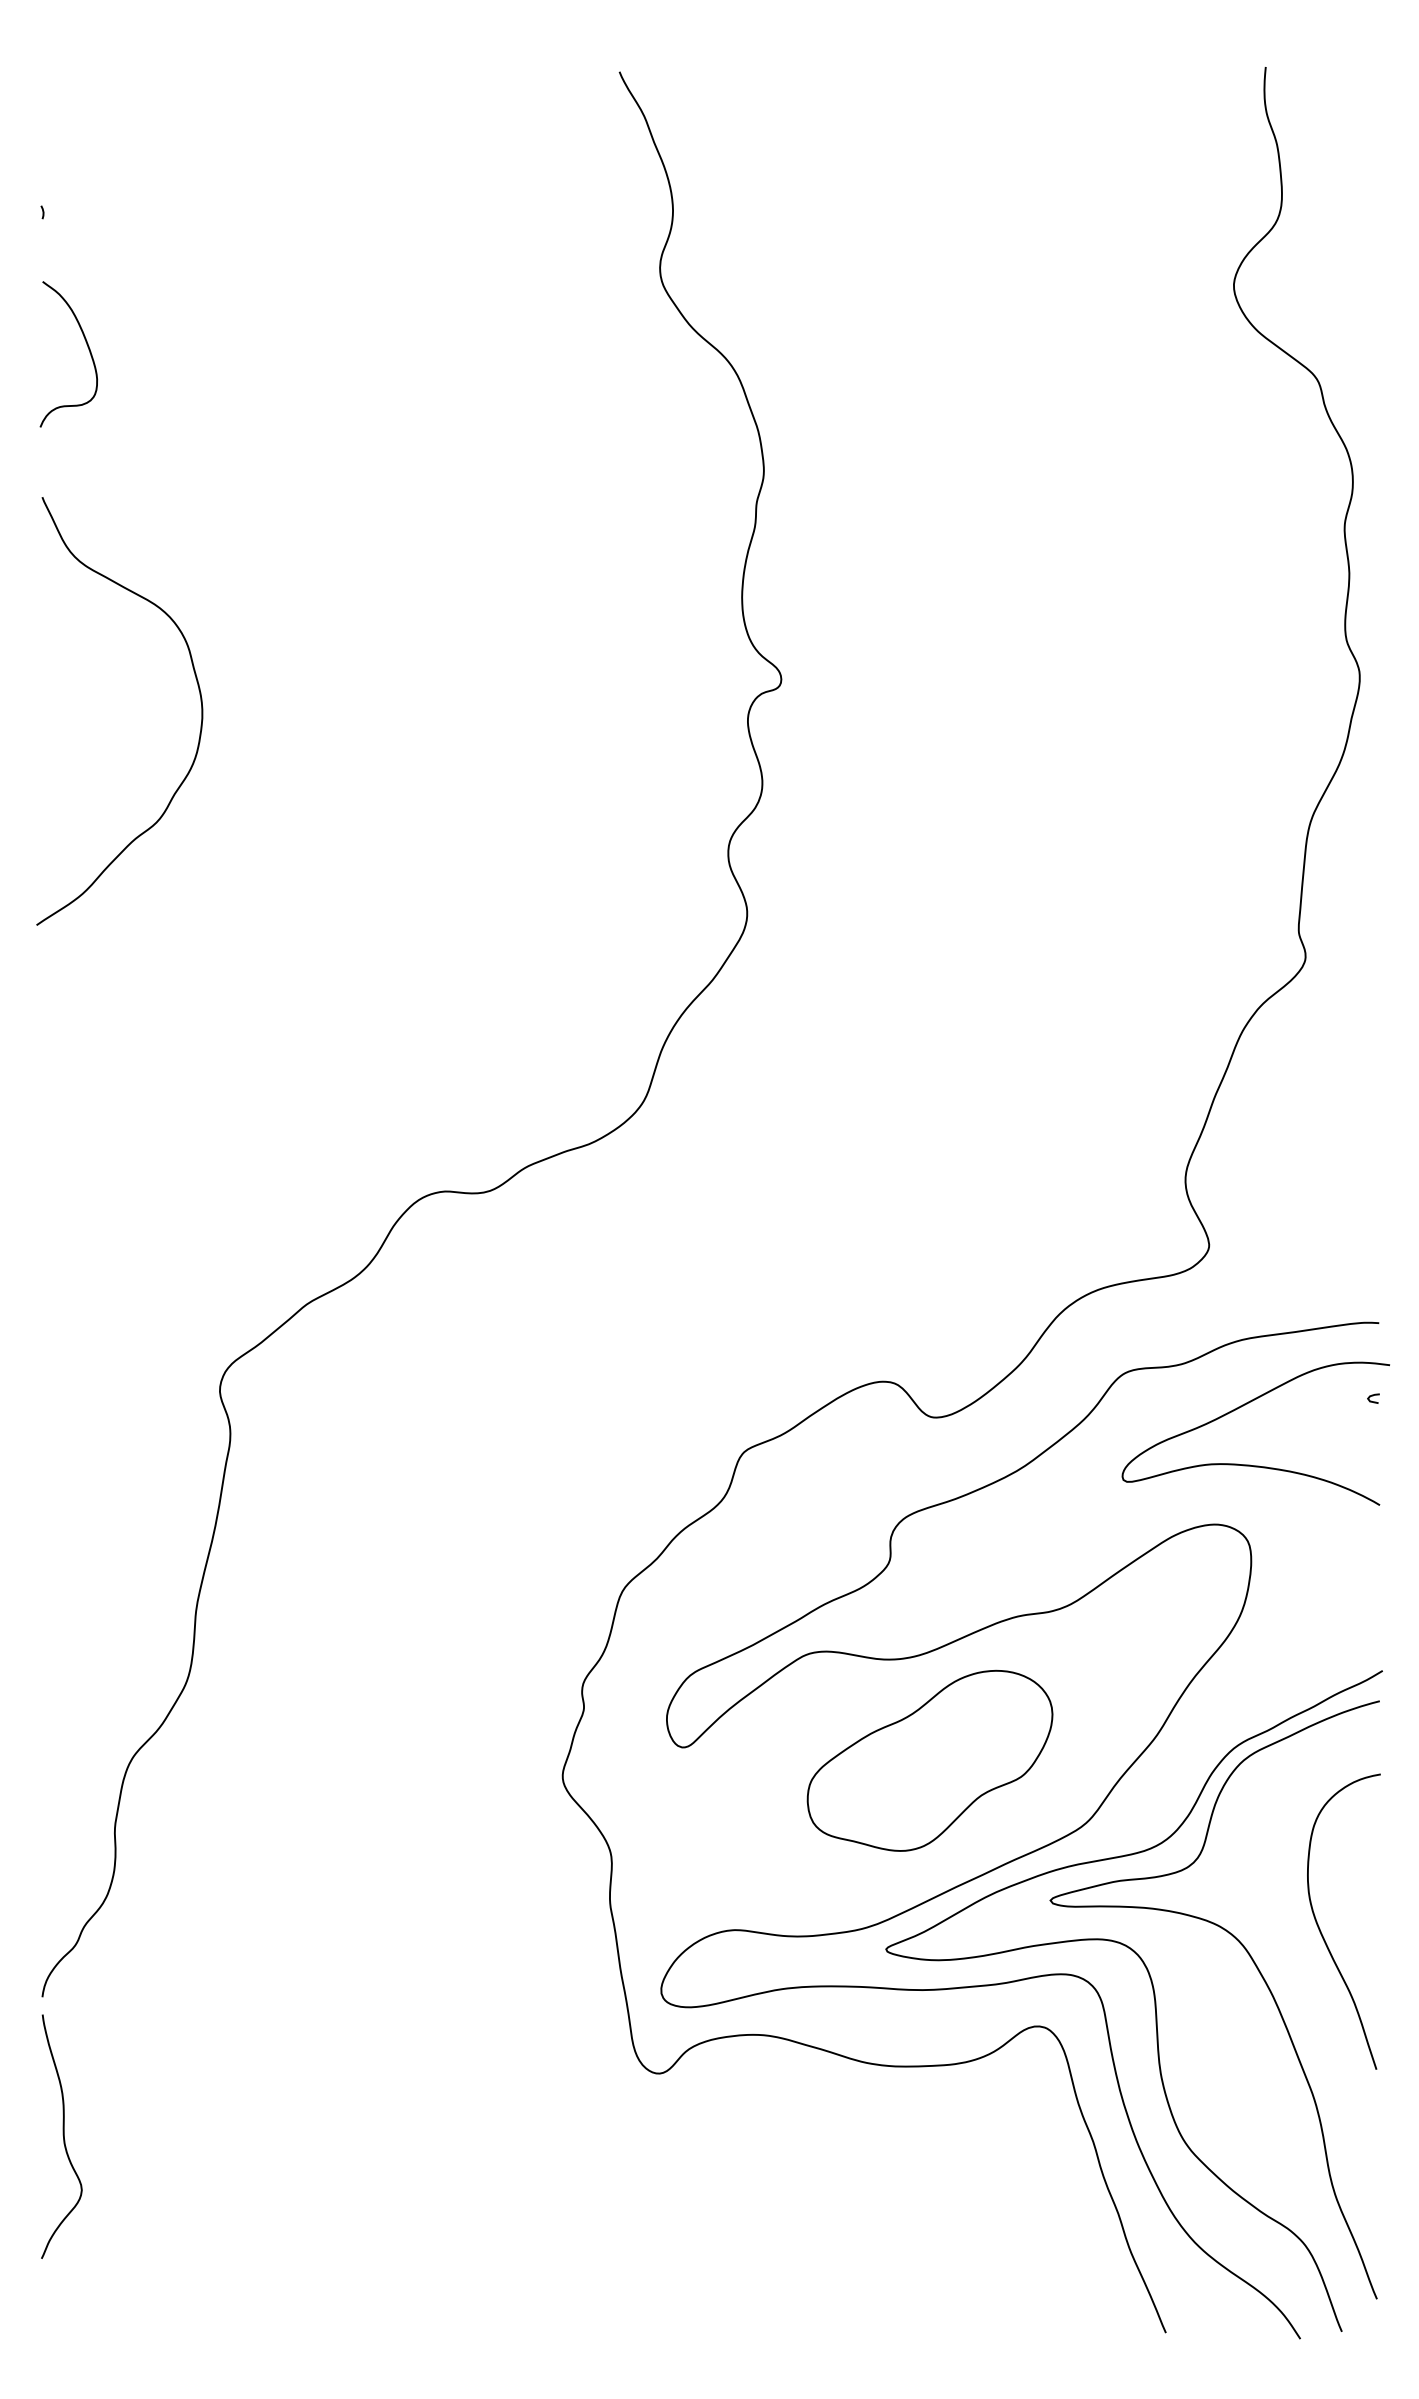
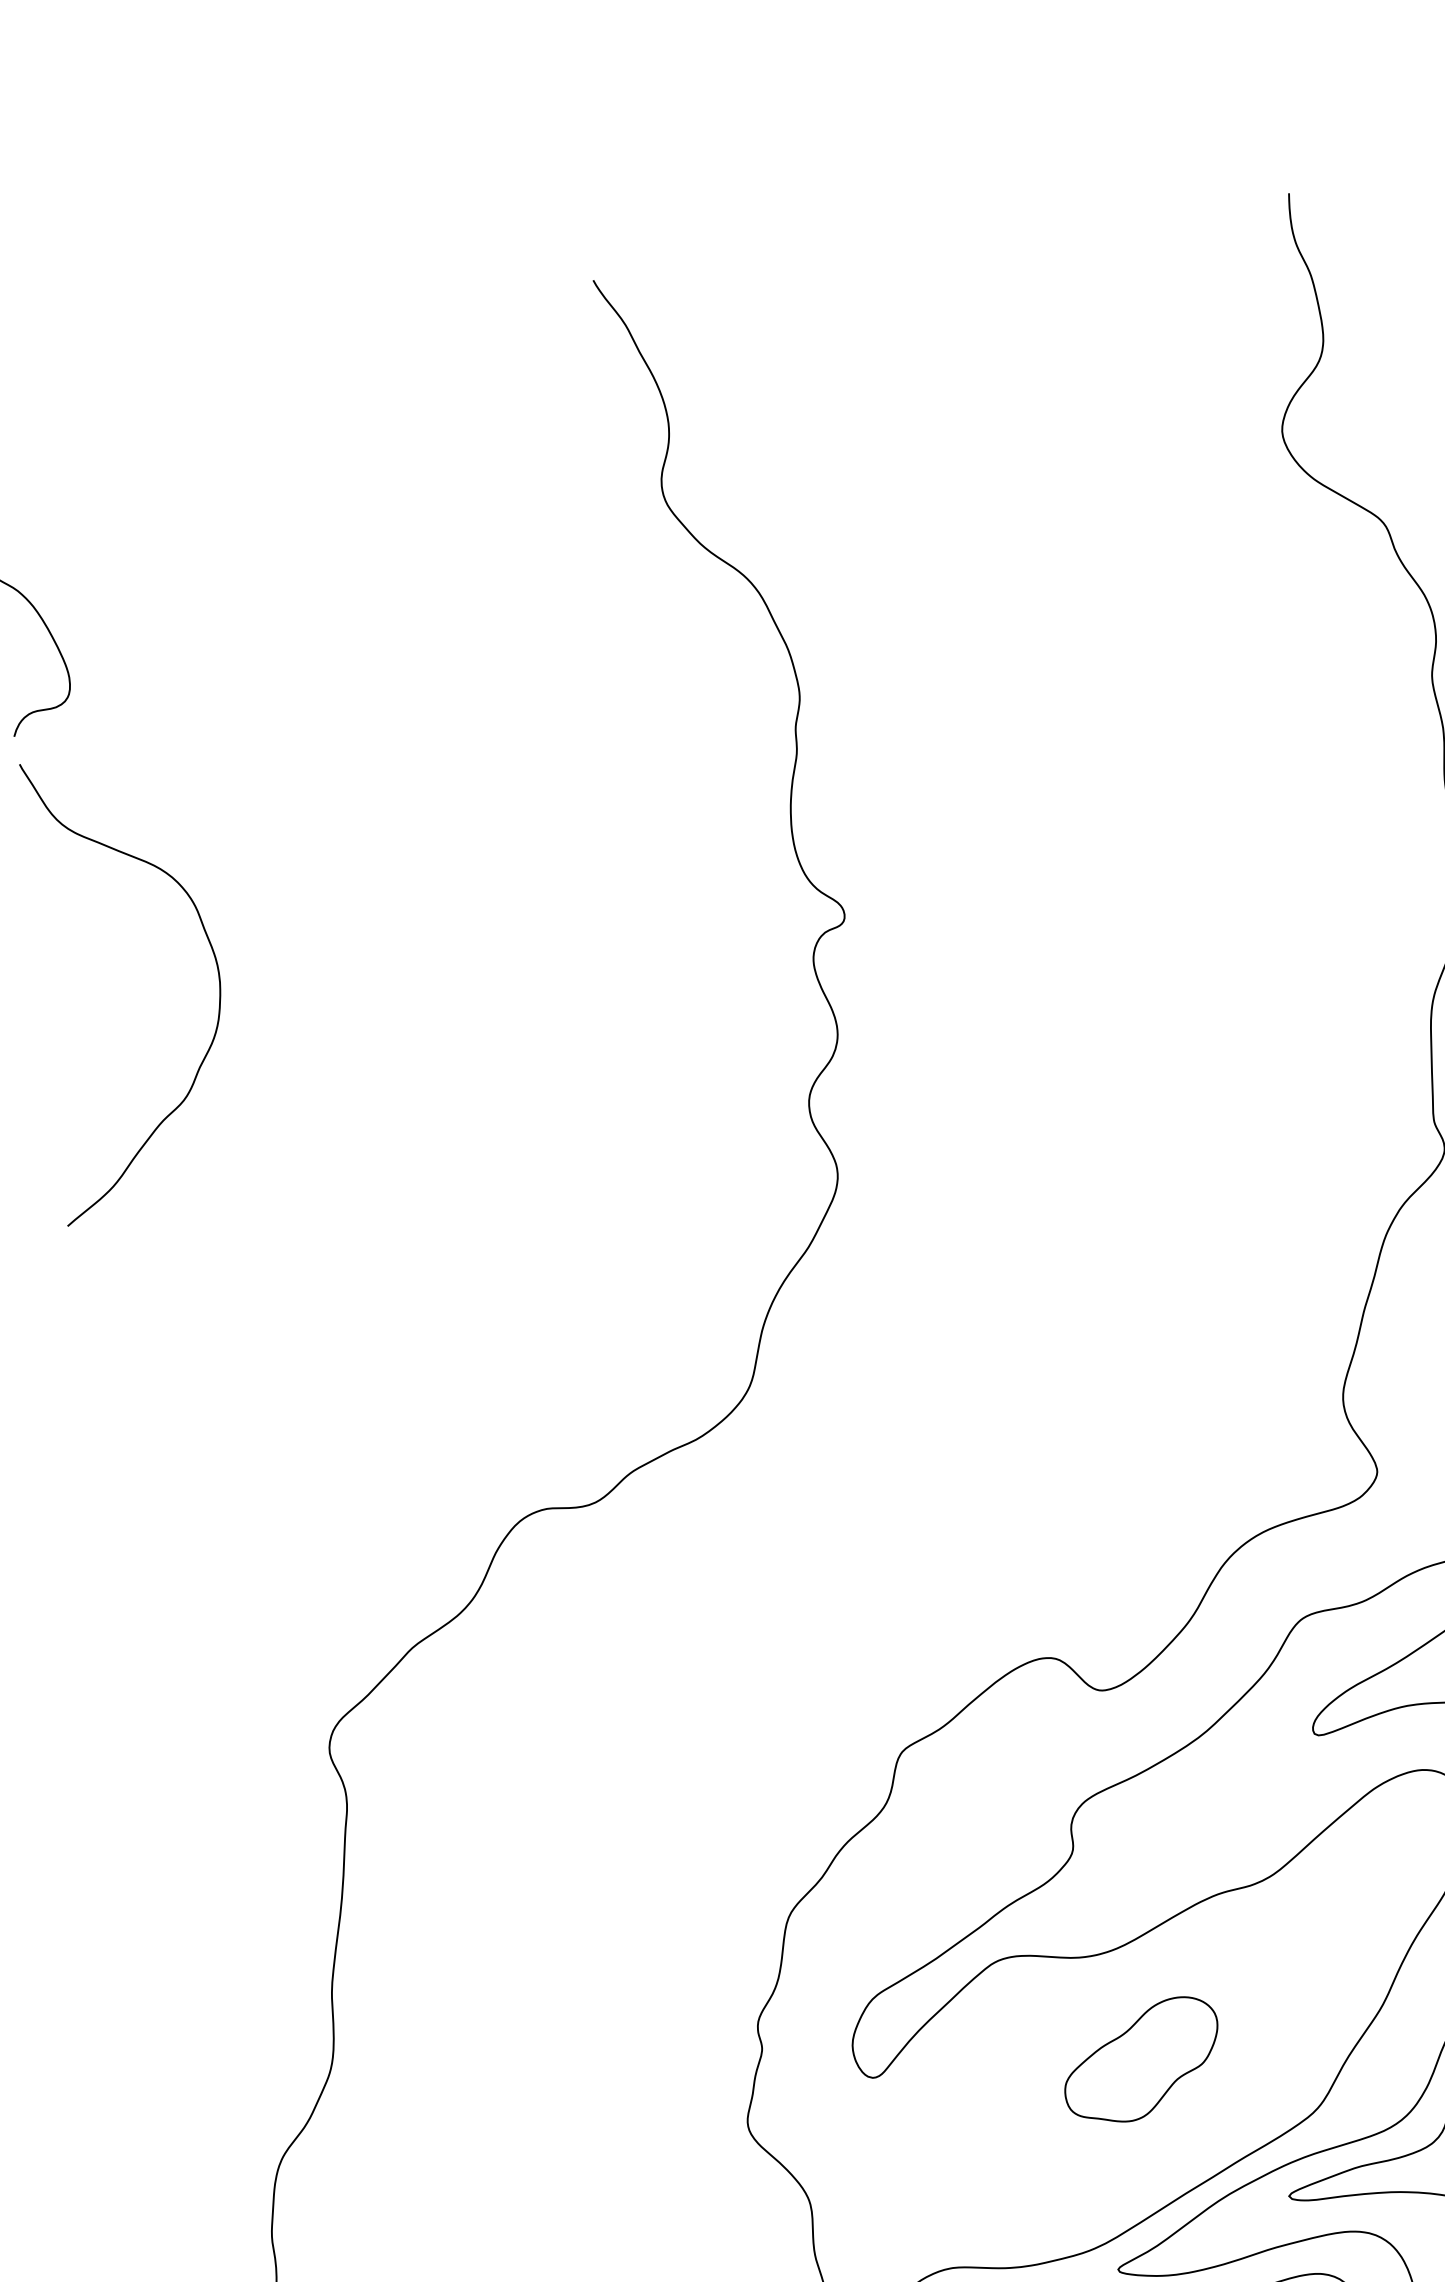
curve: (200, 702) -> (216, 965), moved
part: (929, 1760) -> (1141, 2060), size x0.6

